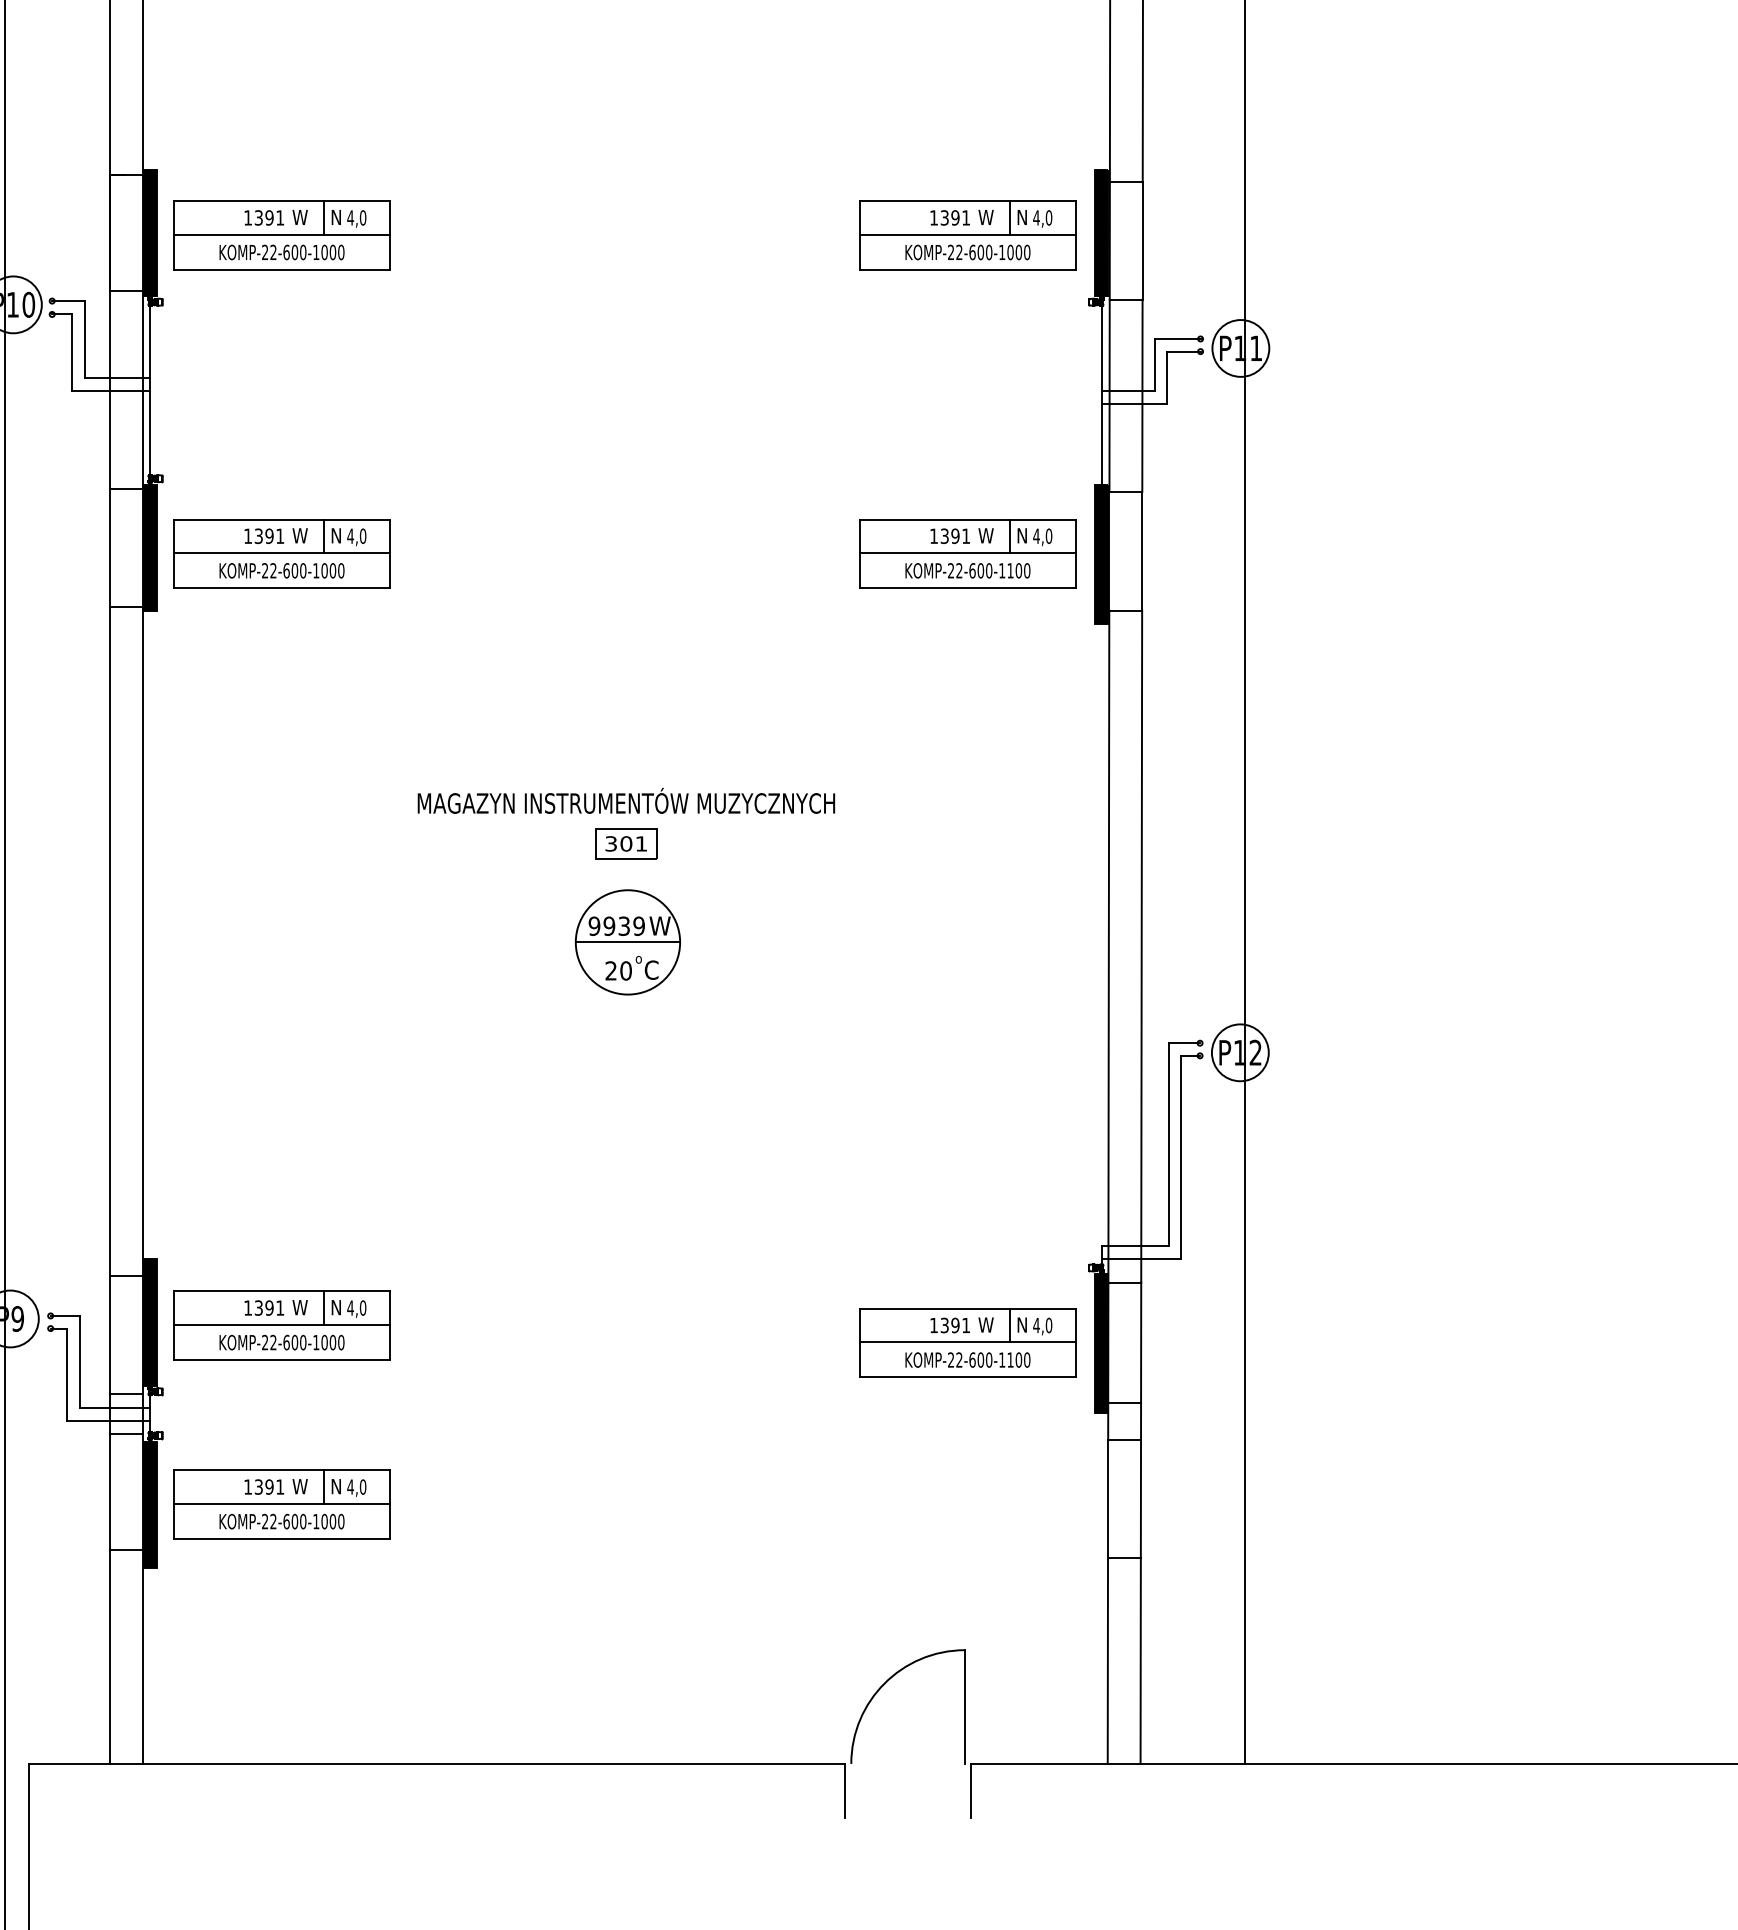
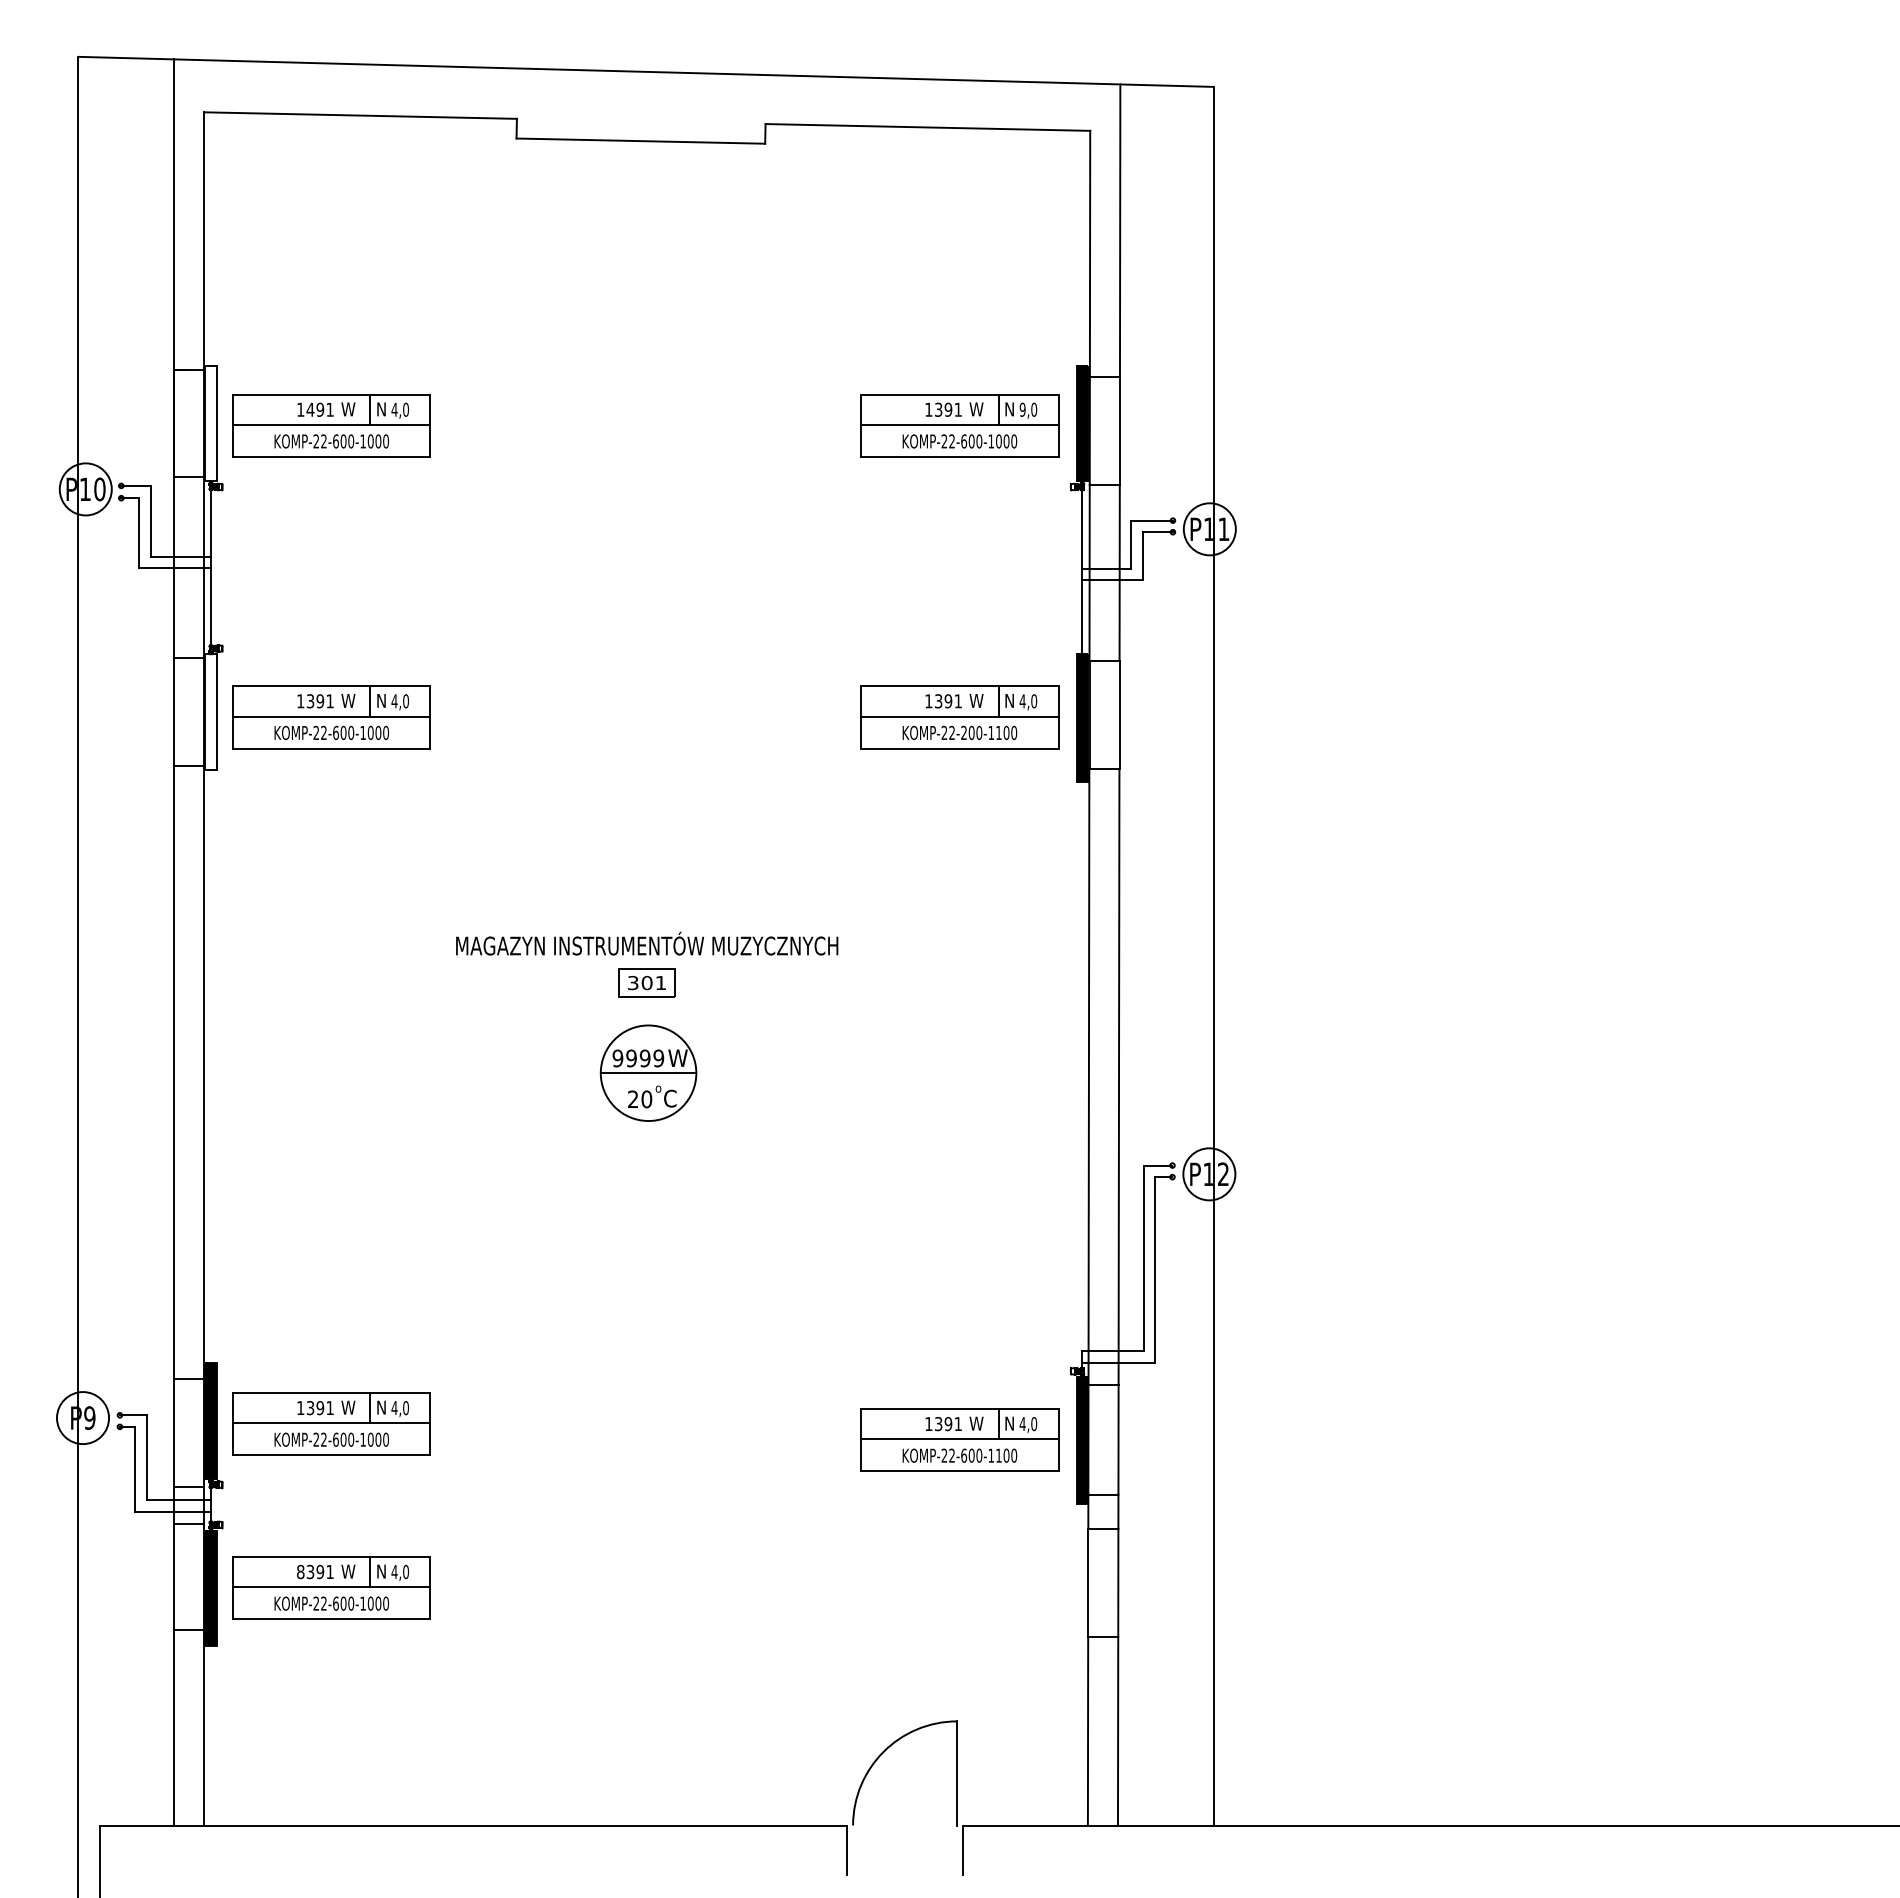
text: (258, 217) -> (310, 409), 1391 -> 1491
text: (1036, 217) -> (1022, 409), 4,0 -> 9,0
fill: (149, 232) -> (210, 423), removed
fill: (149, 547) -> (210, 711), removed
text: (972, 570) -> (964, 732), KOMP-22-600-1100 -> KOMP-22-200-1100
text: (623, 926) -> (644, 1058), 9939 -> 9999
text: (247, 1486) -> (300, 1571), 1391 -> 8391

